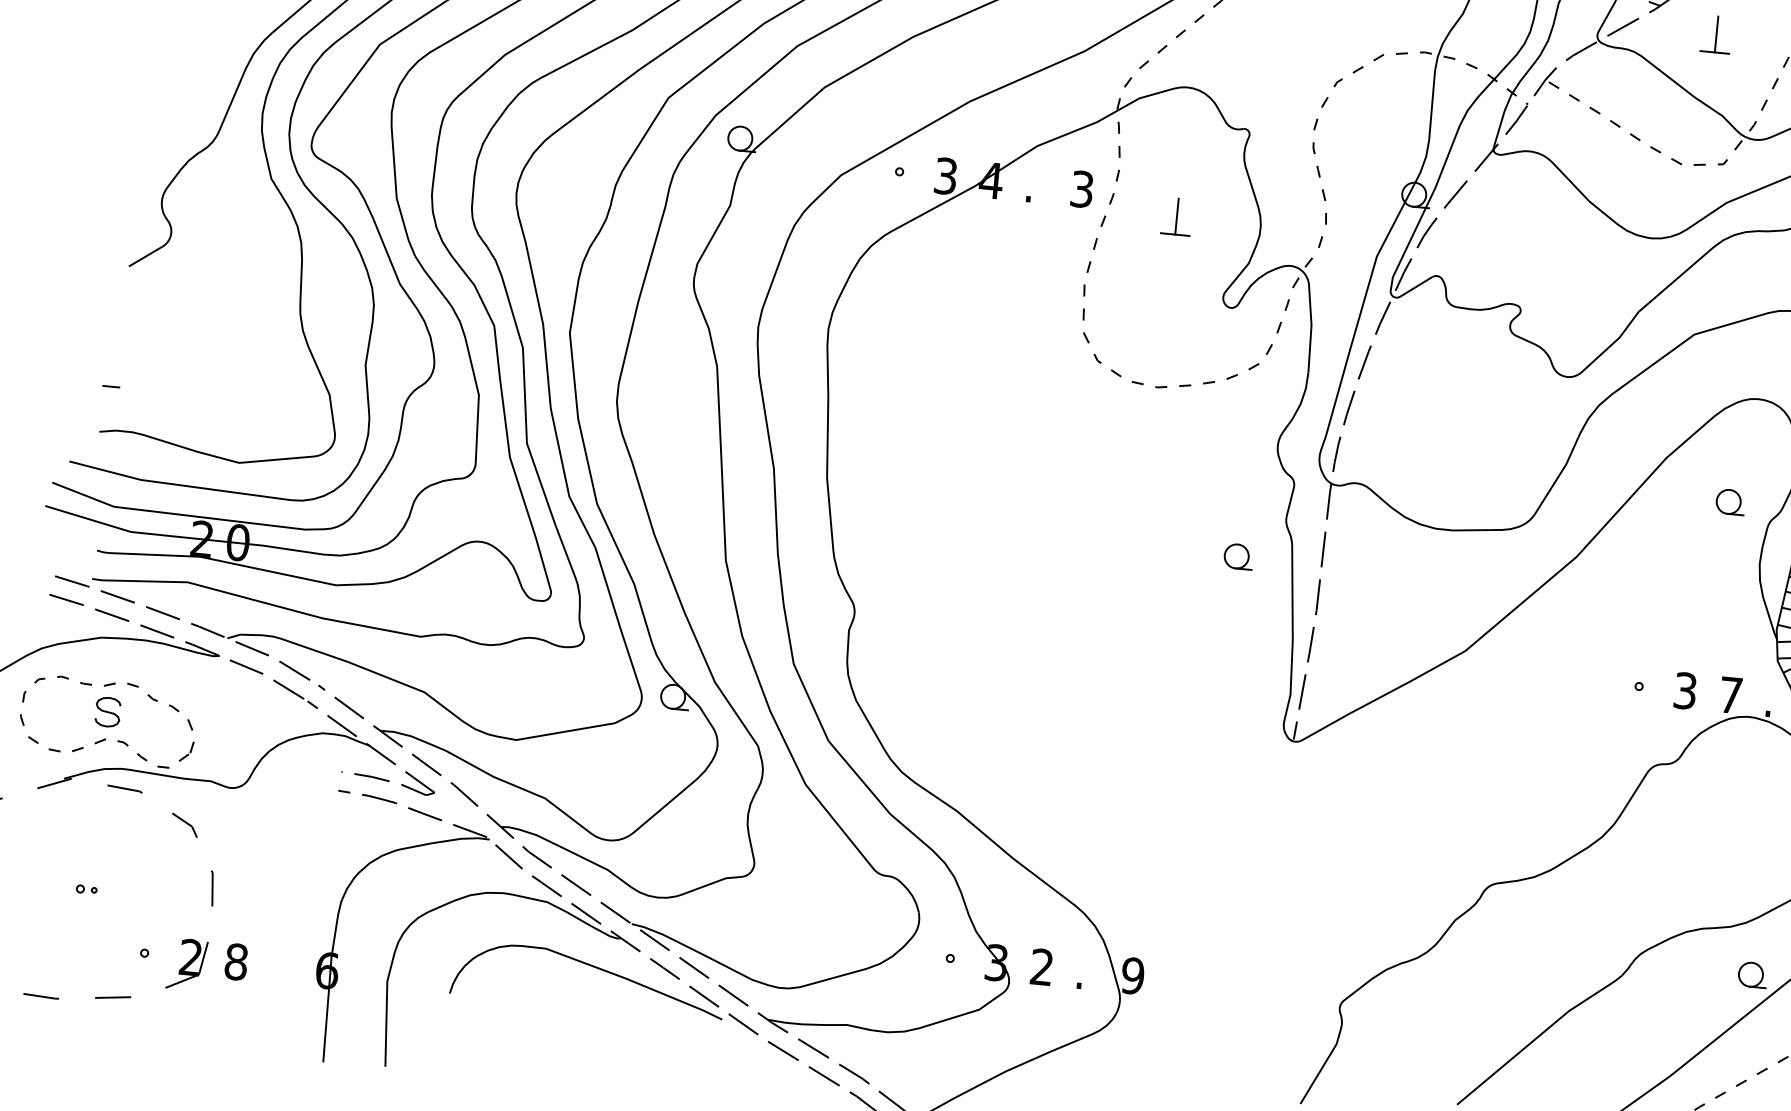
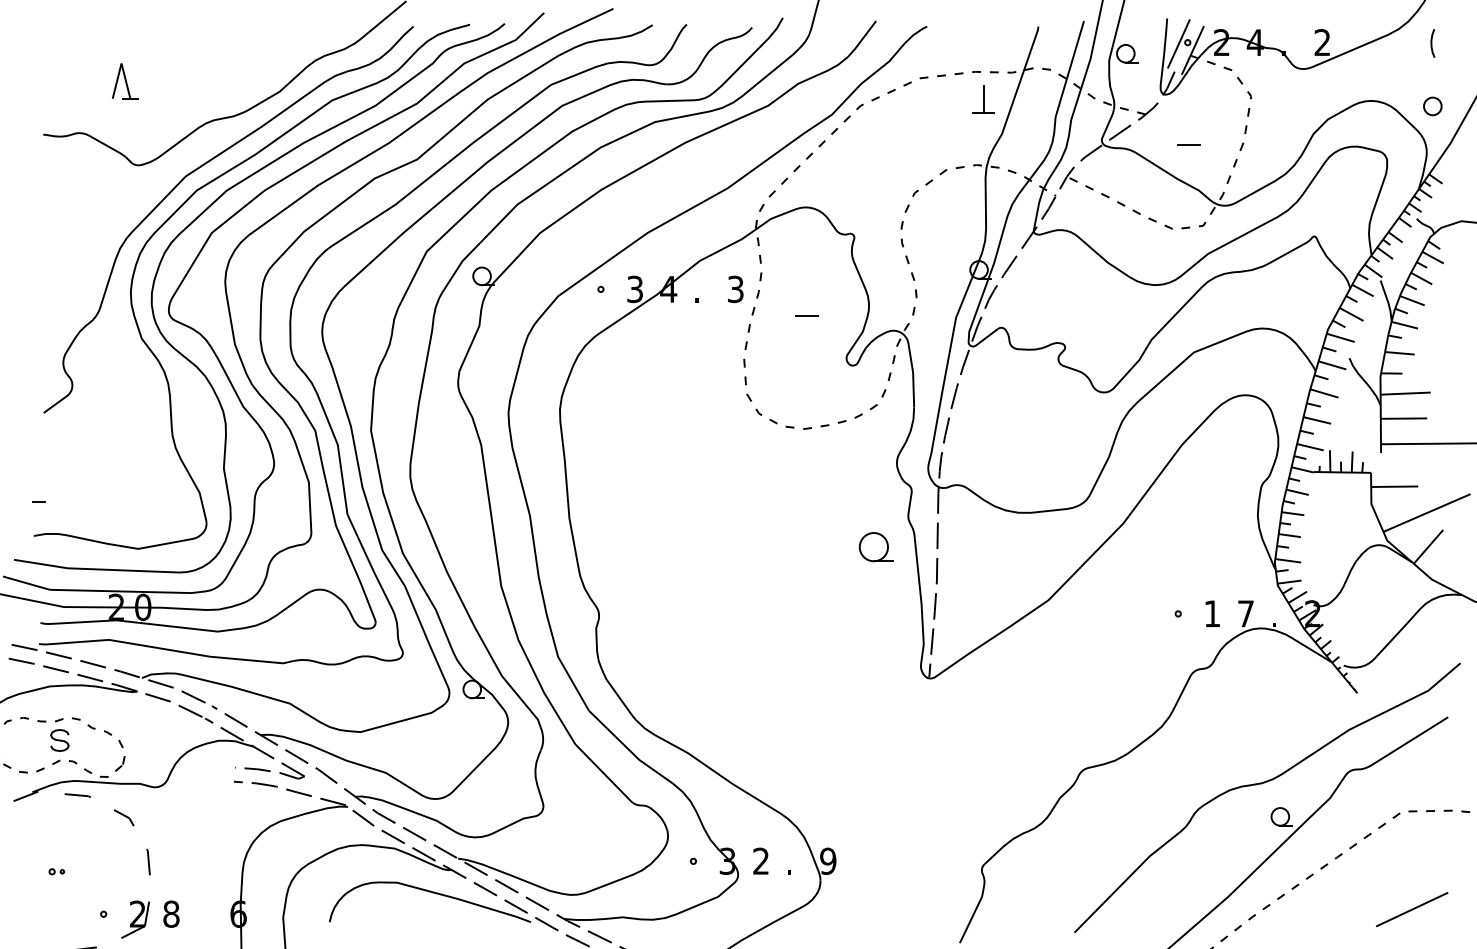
line: (1715, 34) -> (1188, 131), removed
line: (1177, 216) -> (807, 302), removed
part: (1731, 502) -> (1232, 472), removed
part: (1237, 555) -> (875, 546), size x1.6
text: (1685, 690) -> (1212, 613), 3 -> 1

